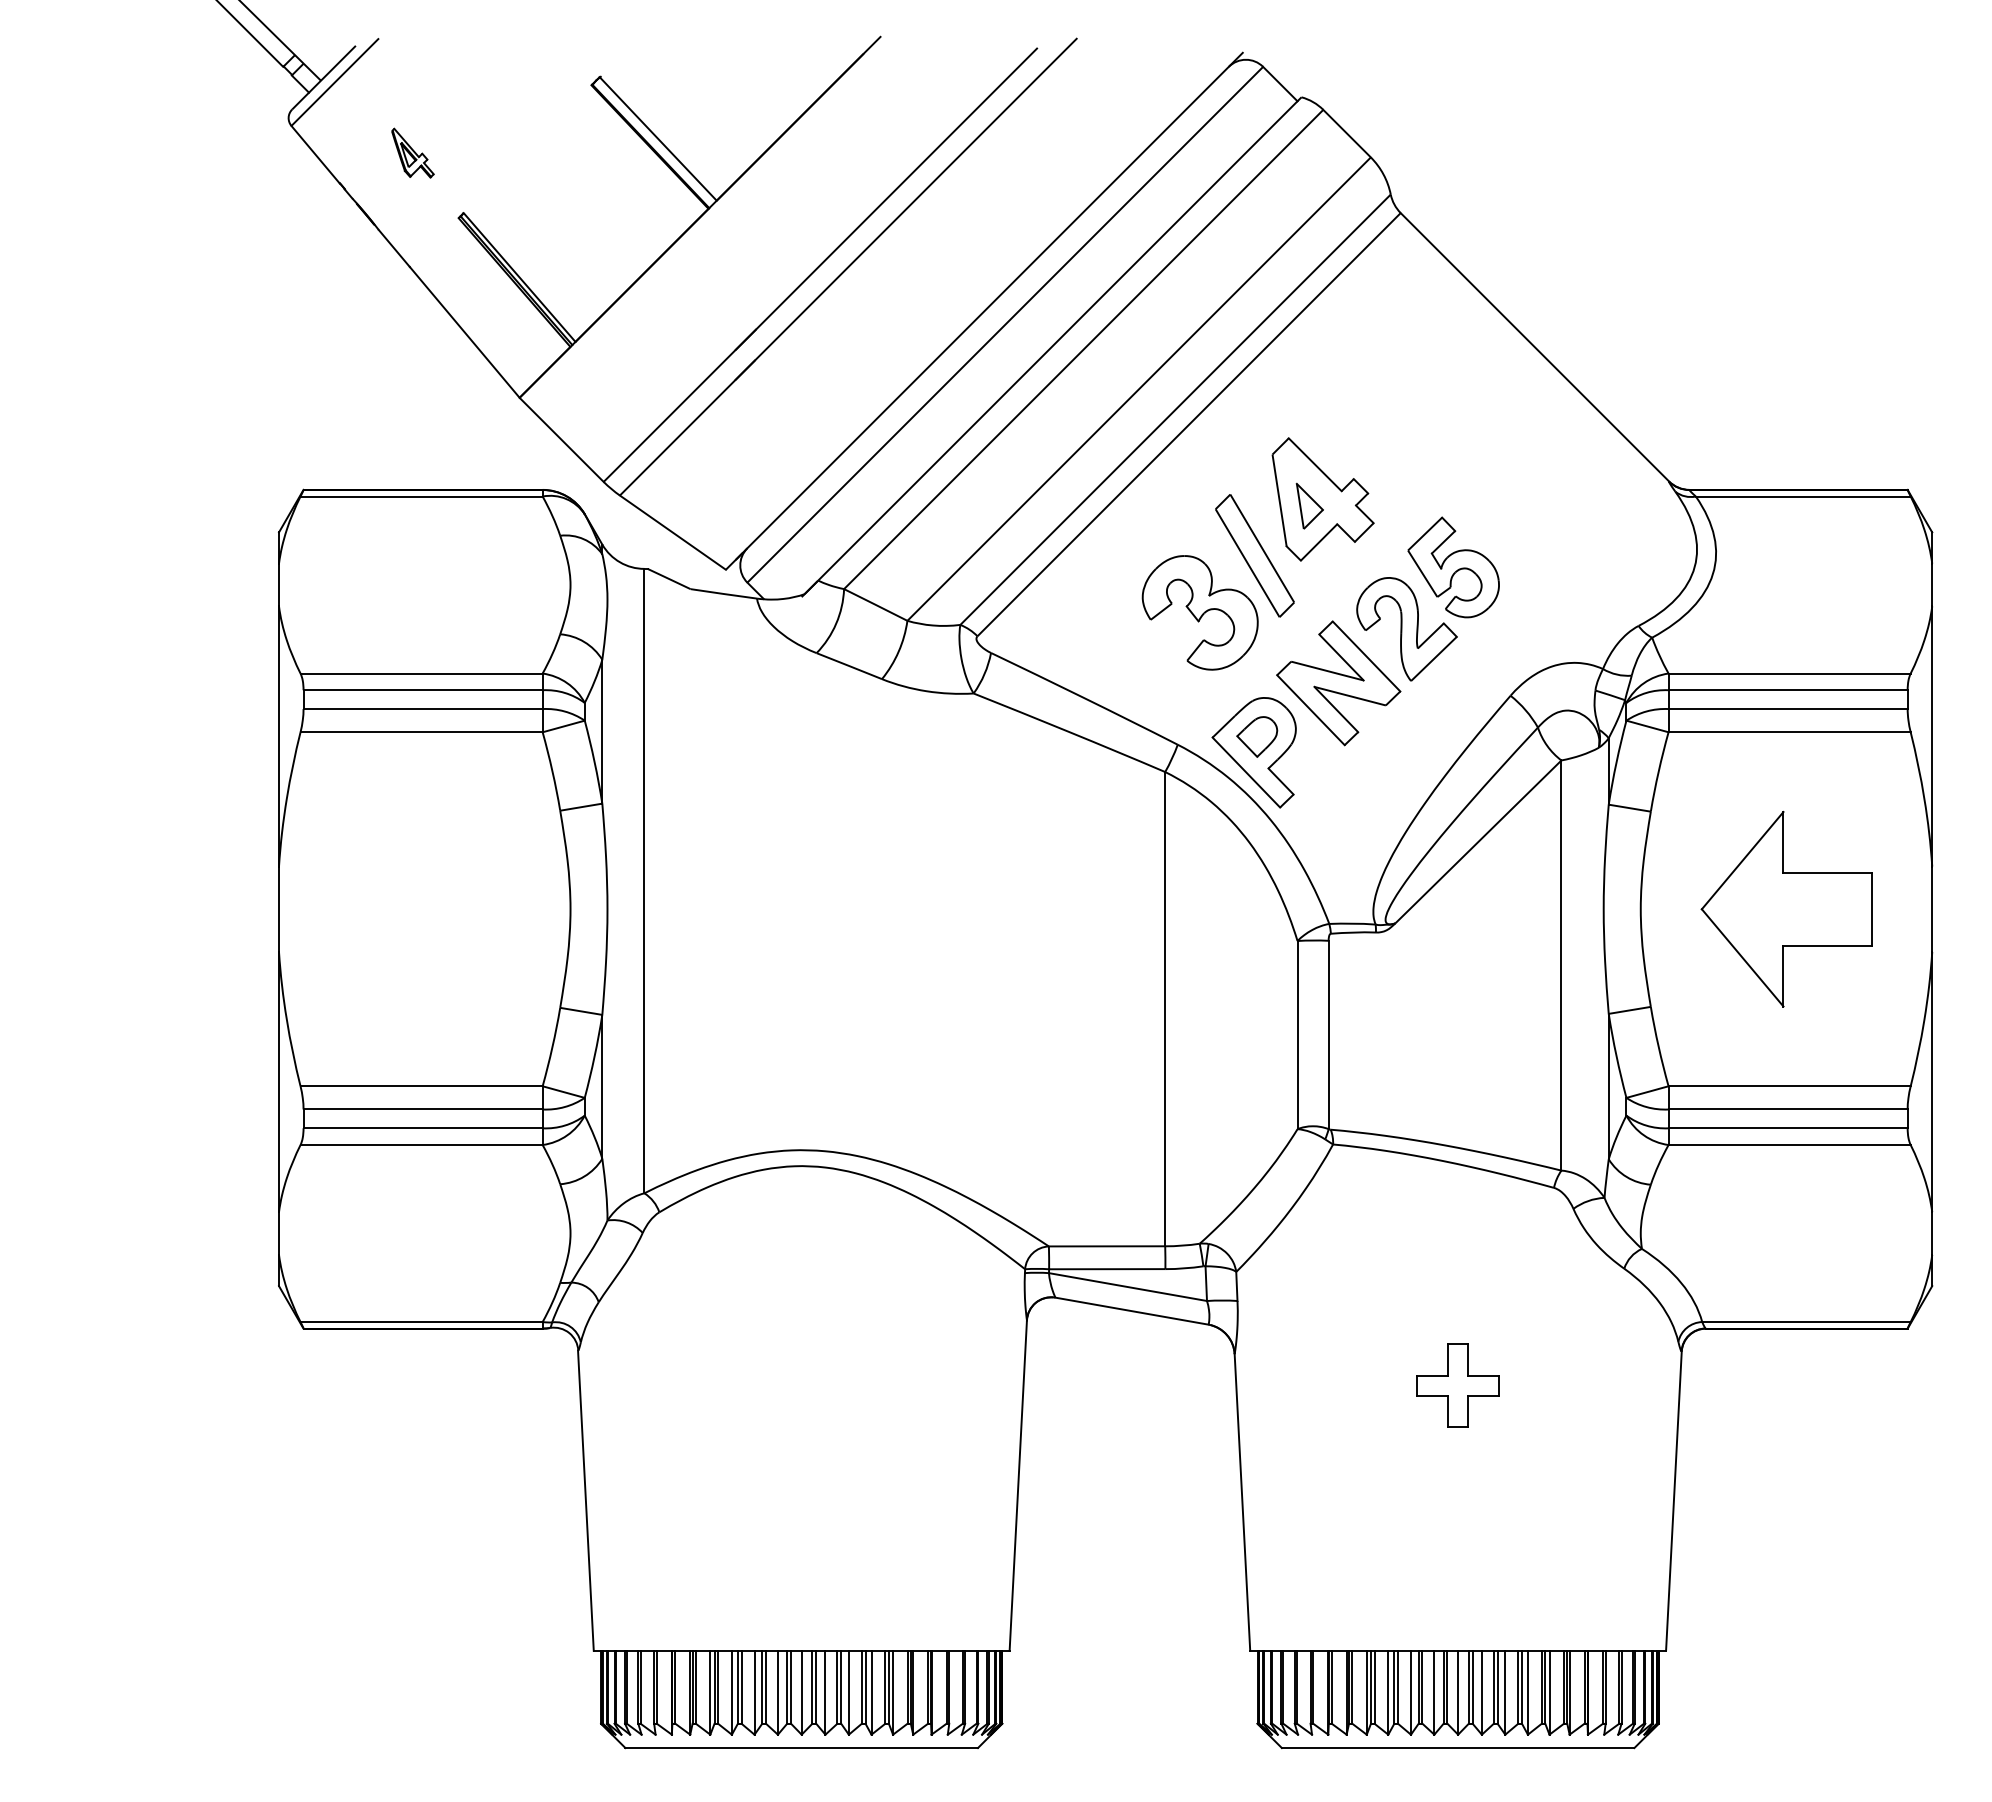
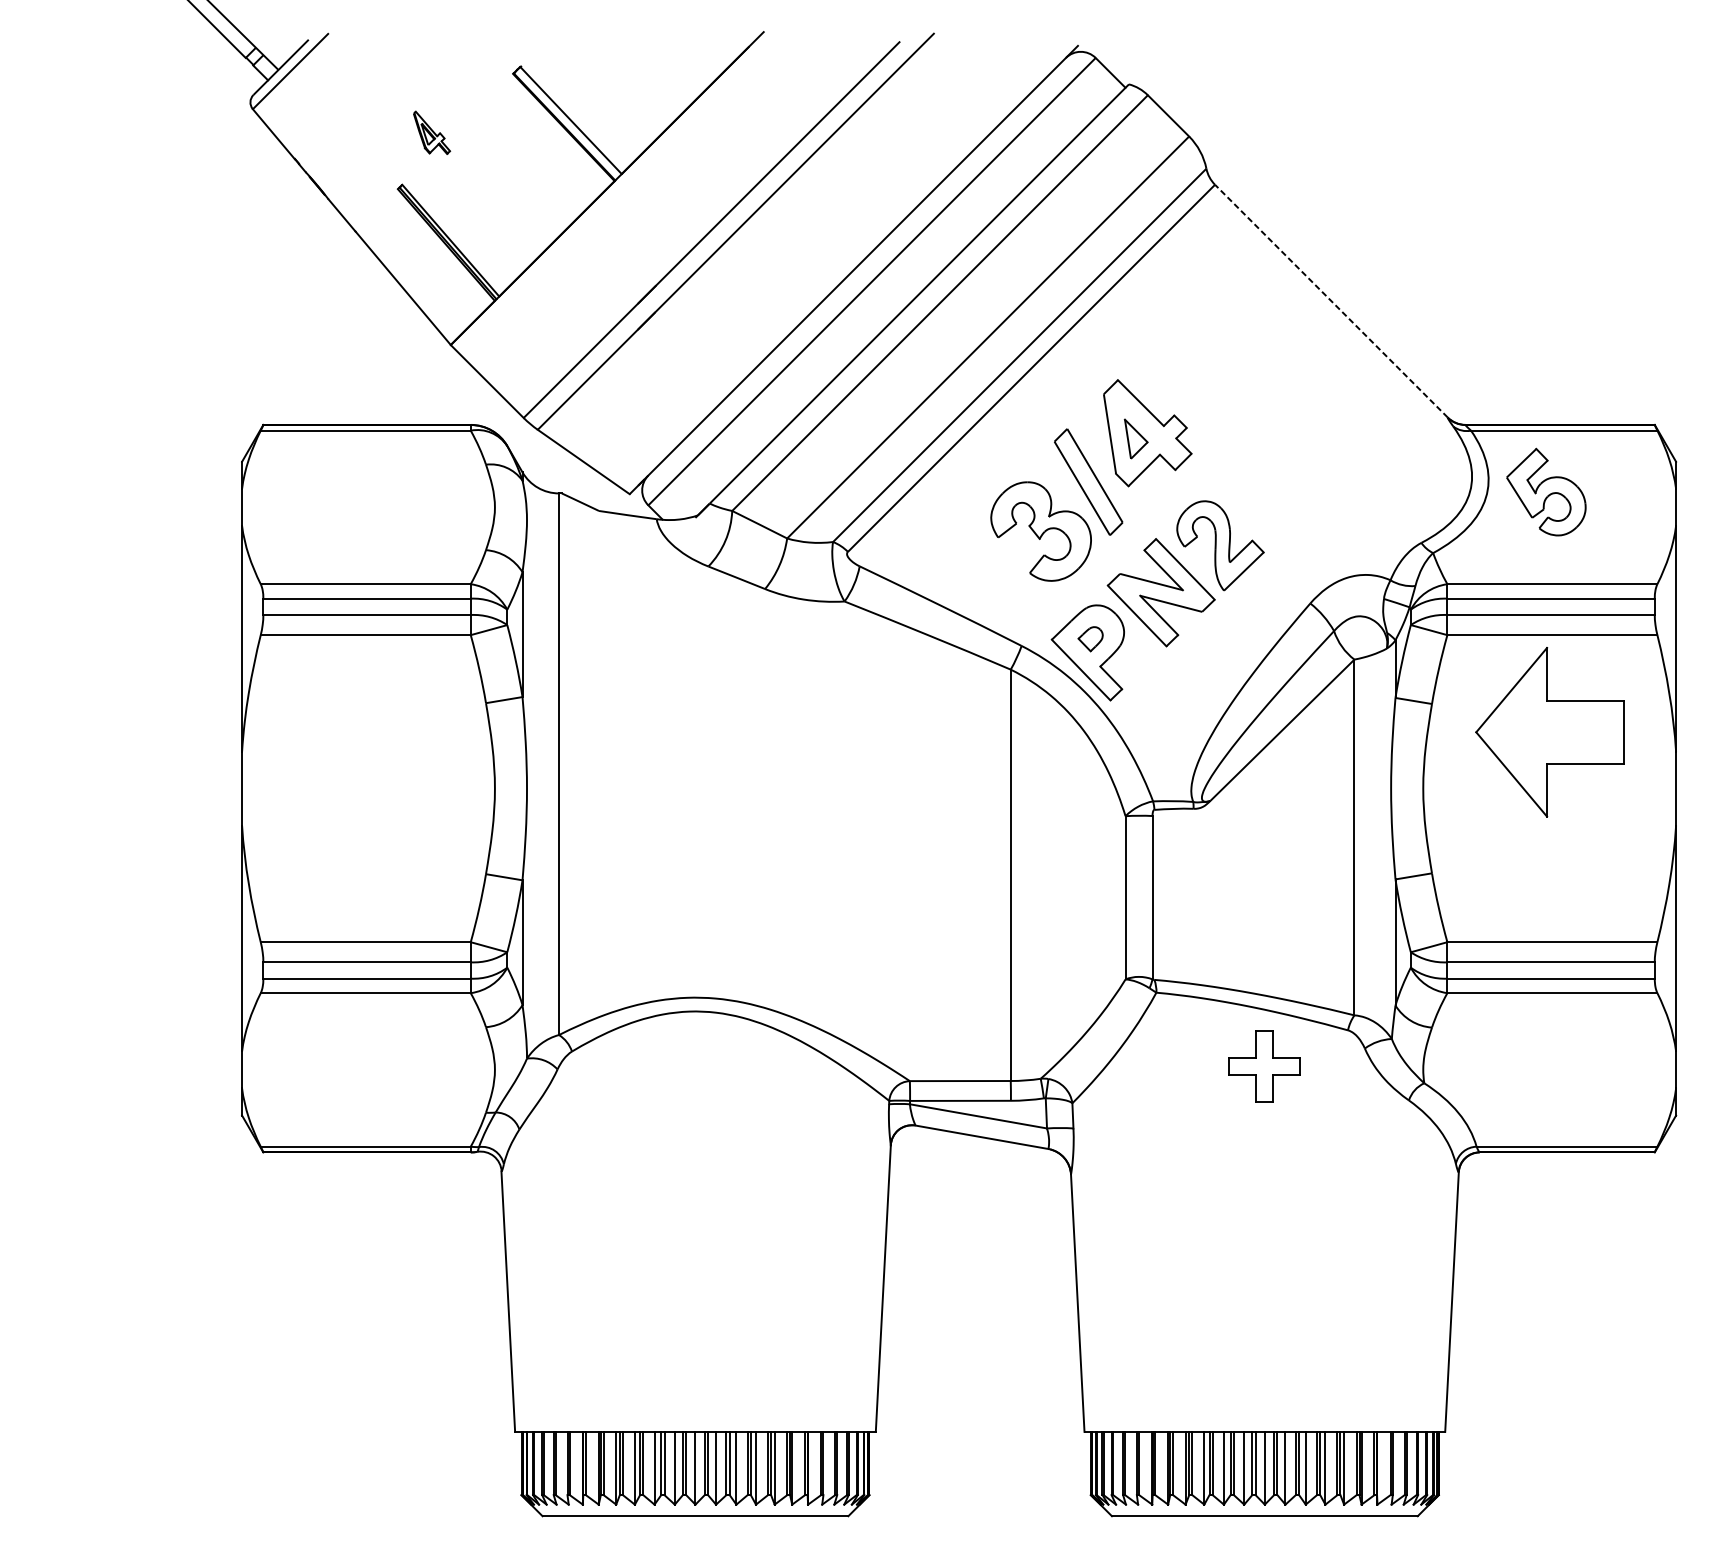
part: (412, 152) -> (431, 132), moved
line: (1534, 347) -> (1331, 301), solid -> dashed
part: (1453, 567) -> (1546, 492), moved
part: (1257, 736) -> (1090, 638), size x0.7
part: (1786, 909) -> (1549, 732), moved
part: (1457, 1385) -> (1264, 1066), moved

